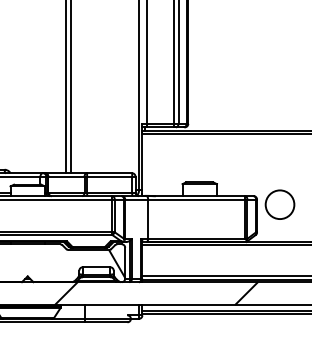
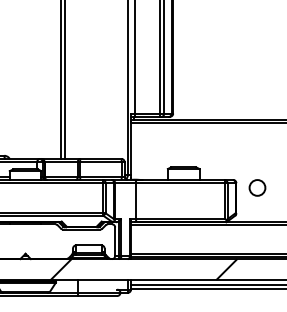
circle: (279, 204) -> (257, 187), size x0.6
hatch: (117, 263) -> (108, 241), removed

